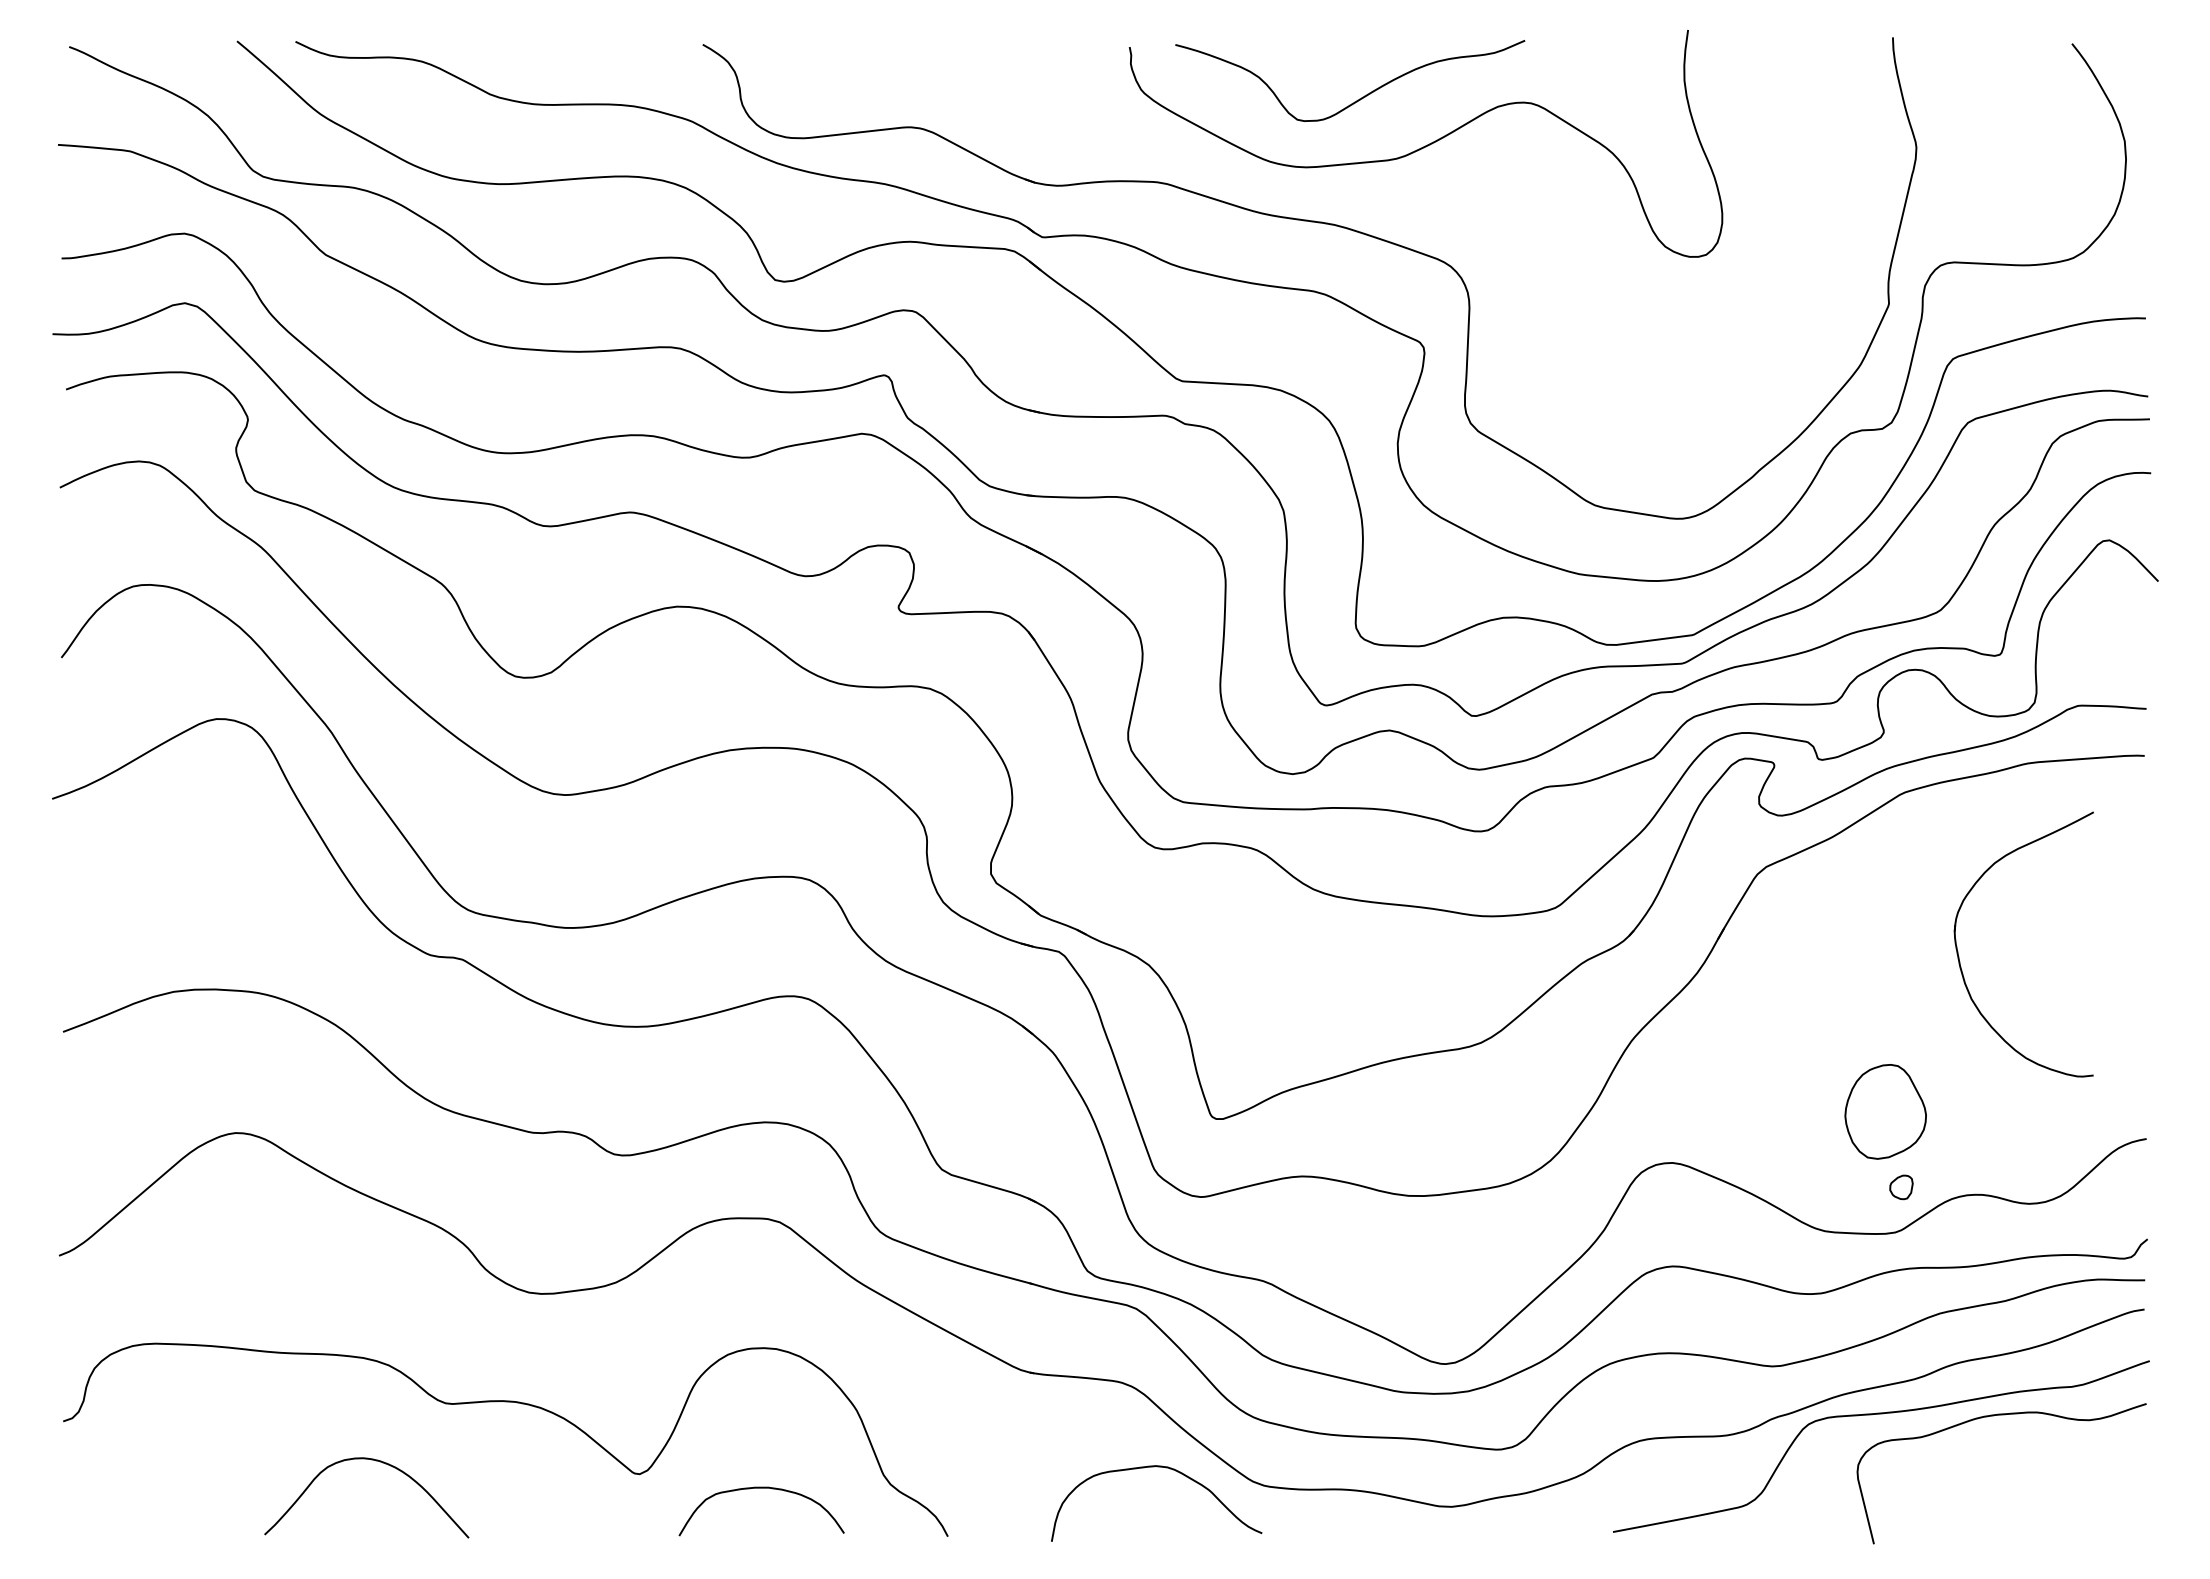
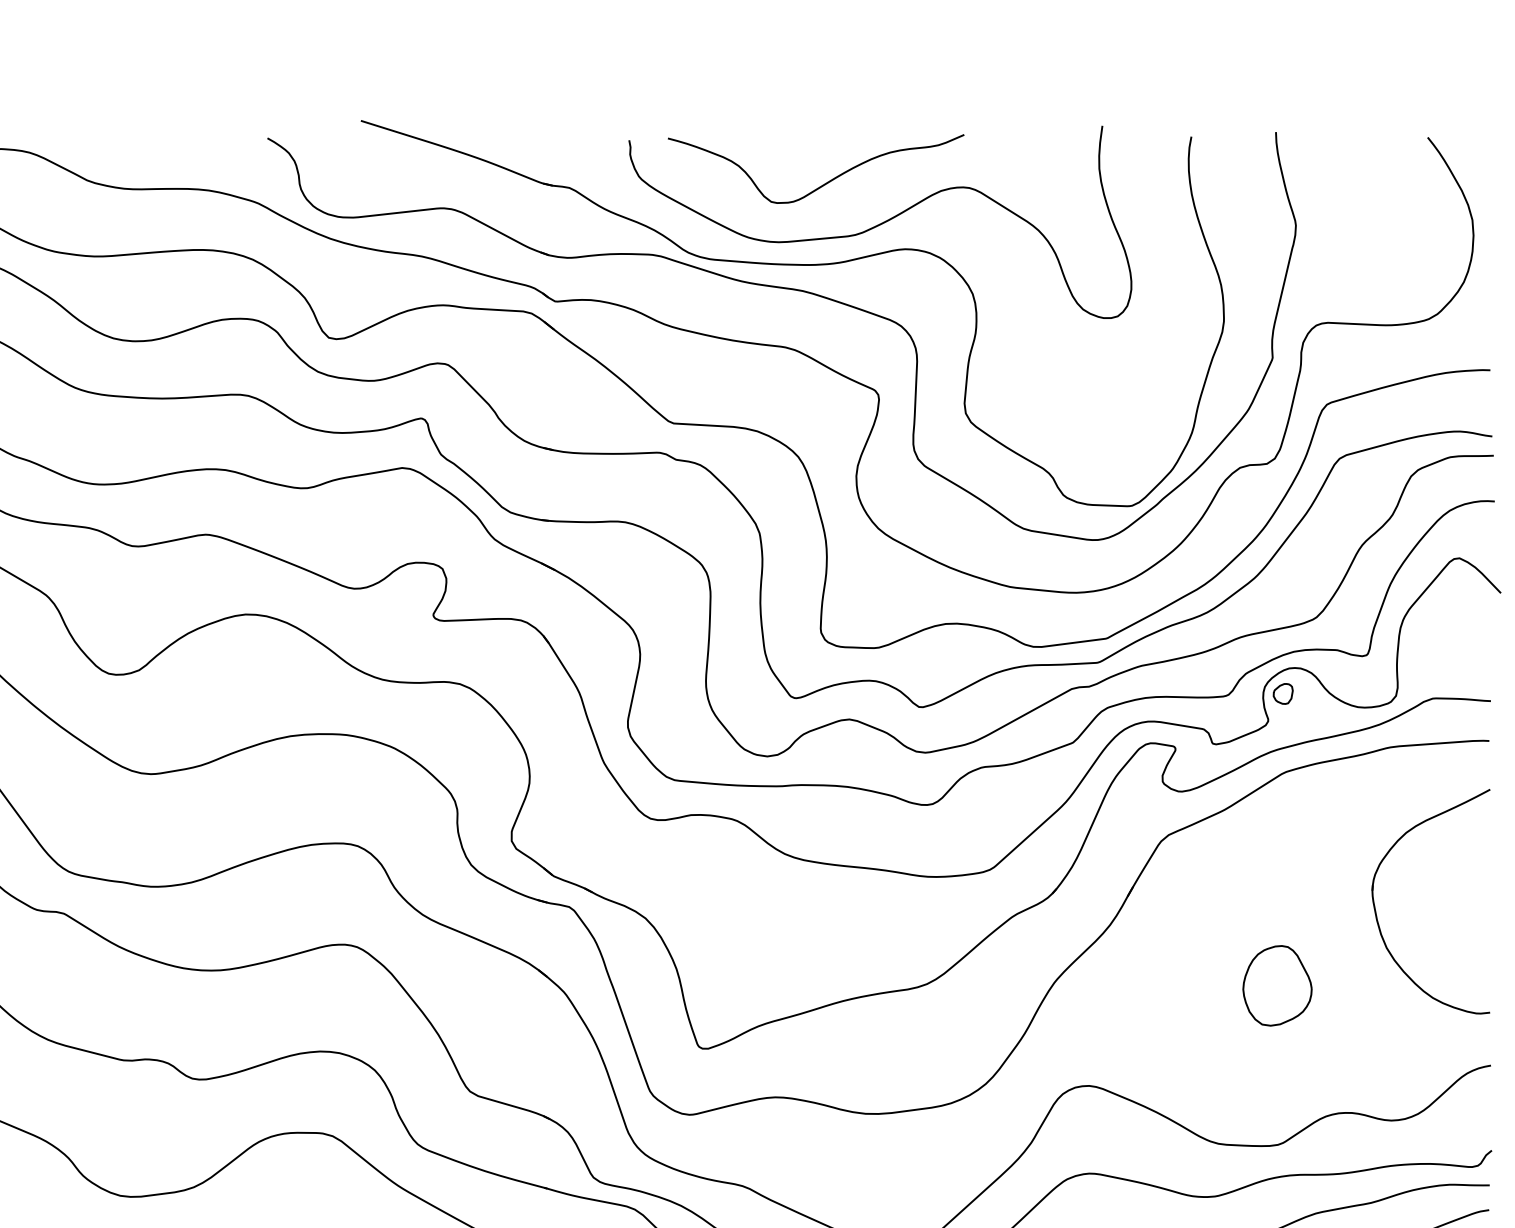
part: (1322, 194) -> (792, 265), added
part: (1959, 956) -> (1376, 911), moved
part: (1885, 1111) -> (1277, 985), moved
part: (1901, 1187) -> (1283, 694), moved

